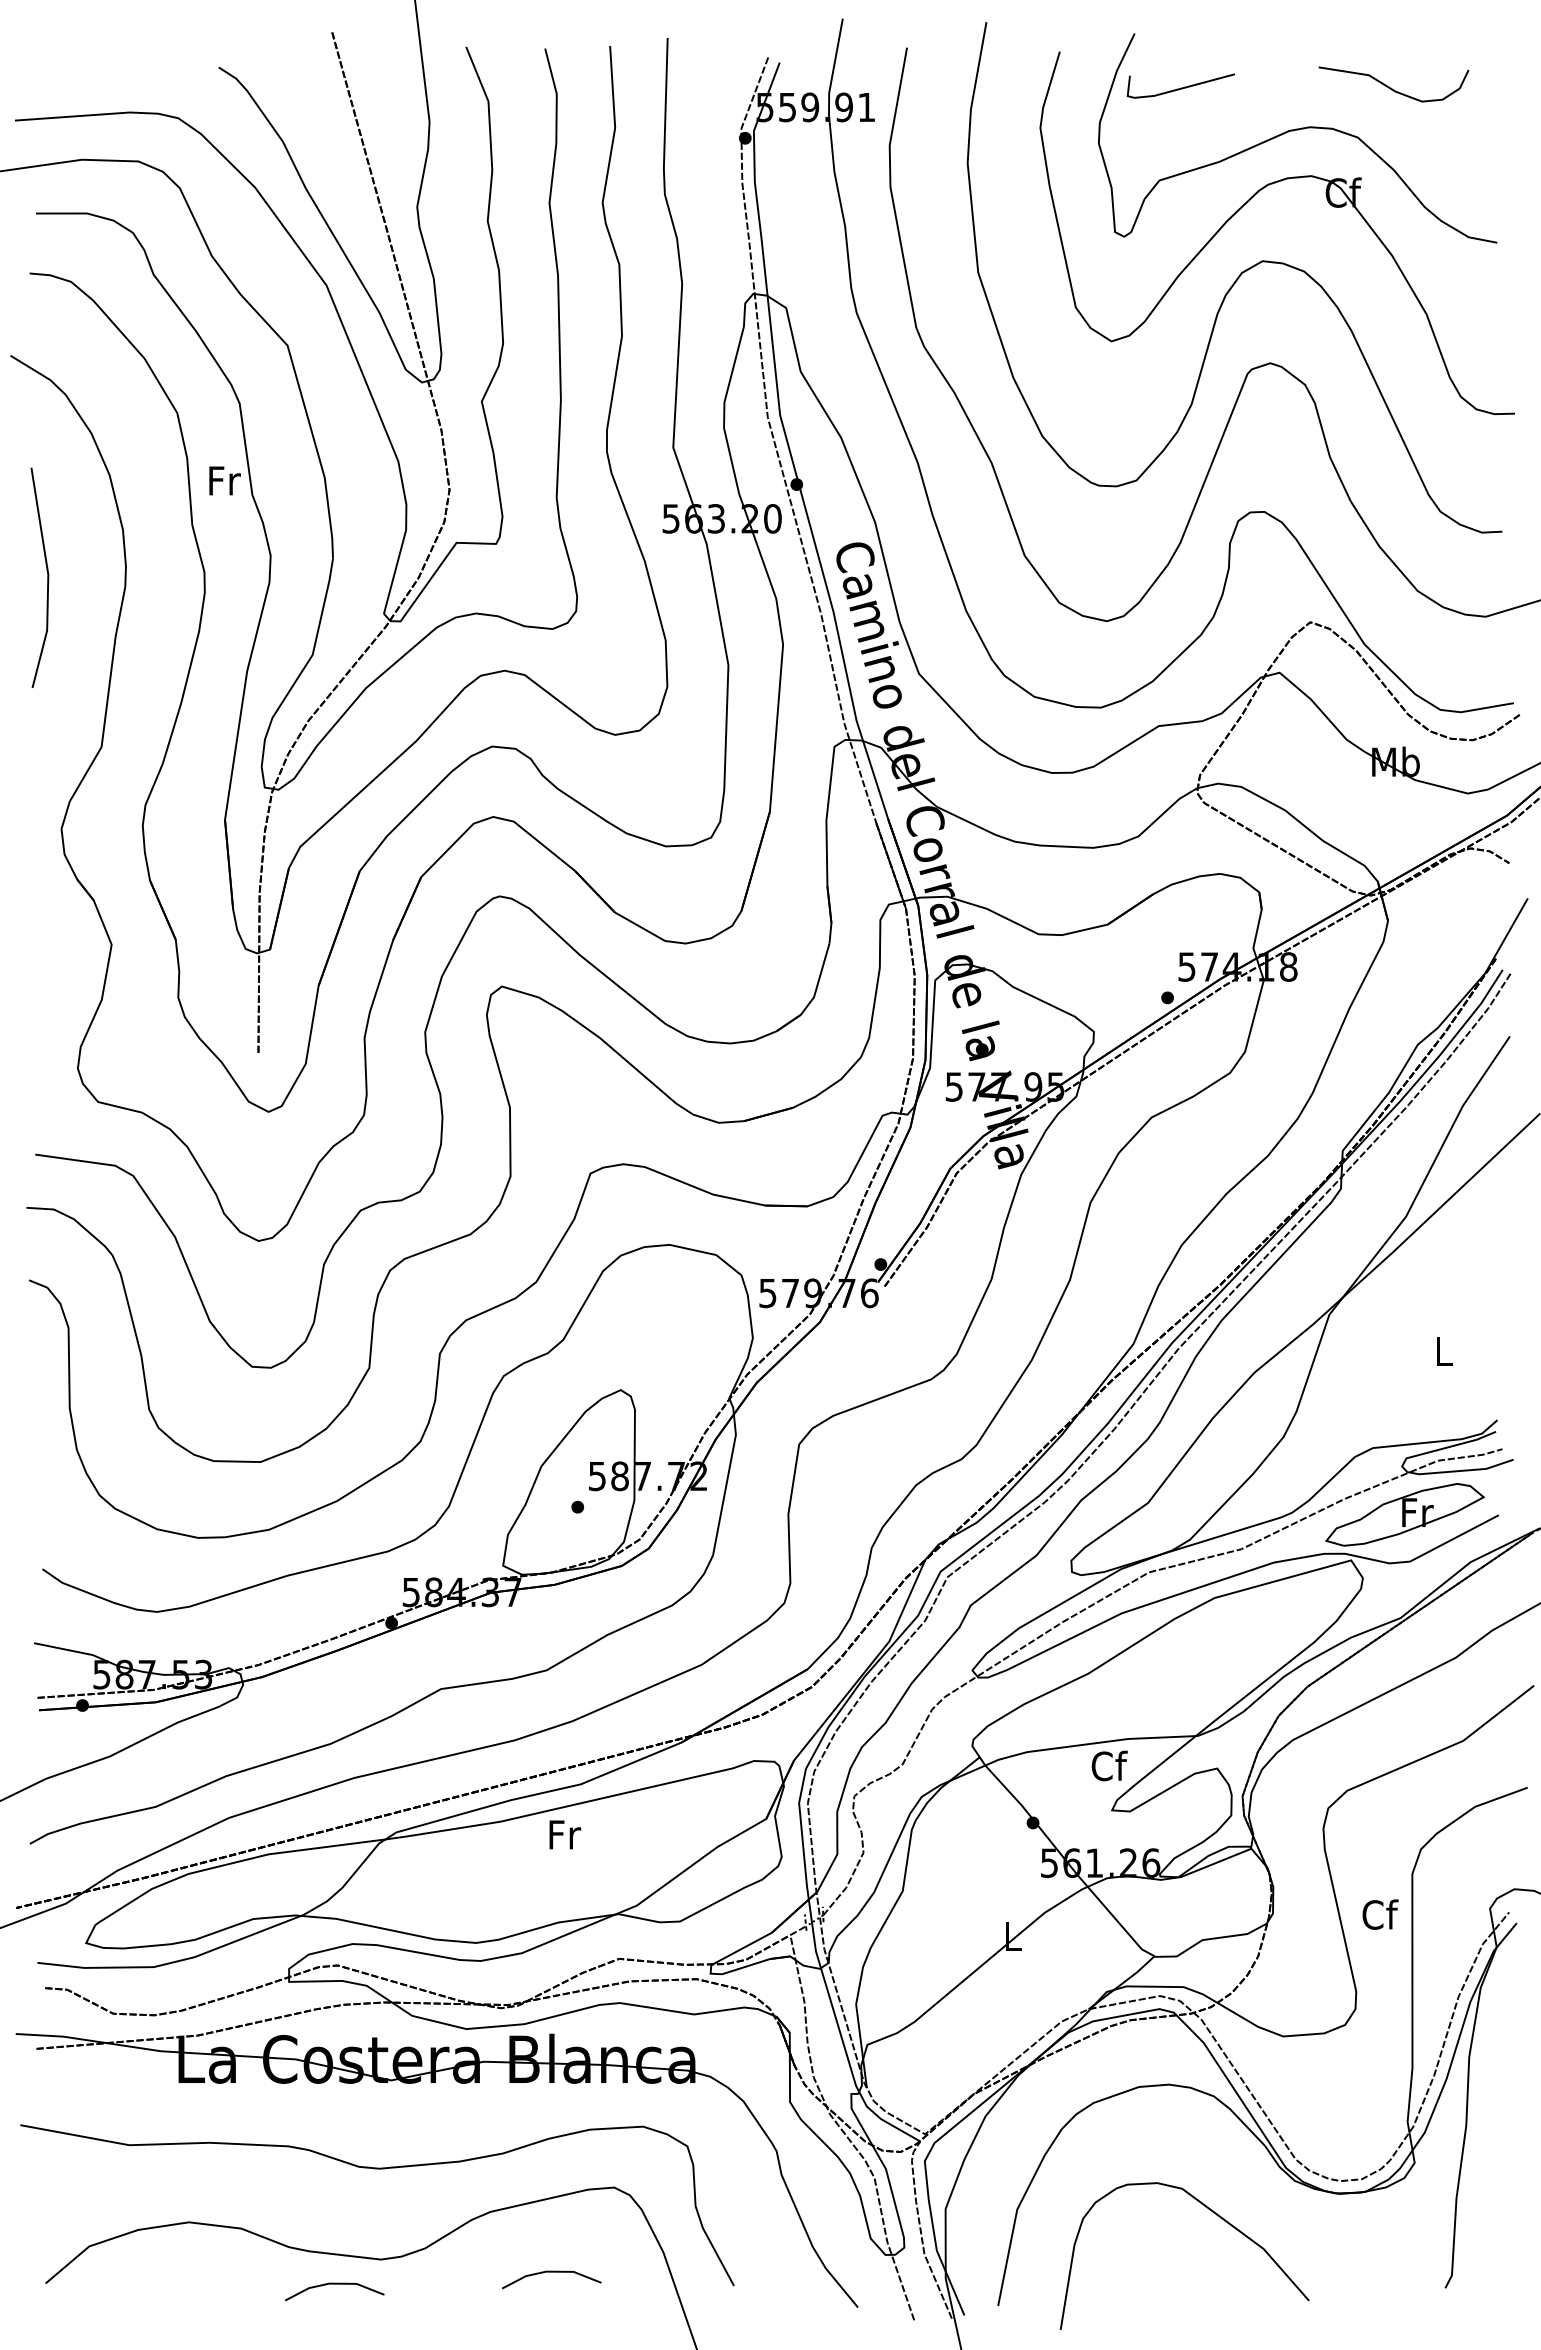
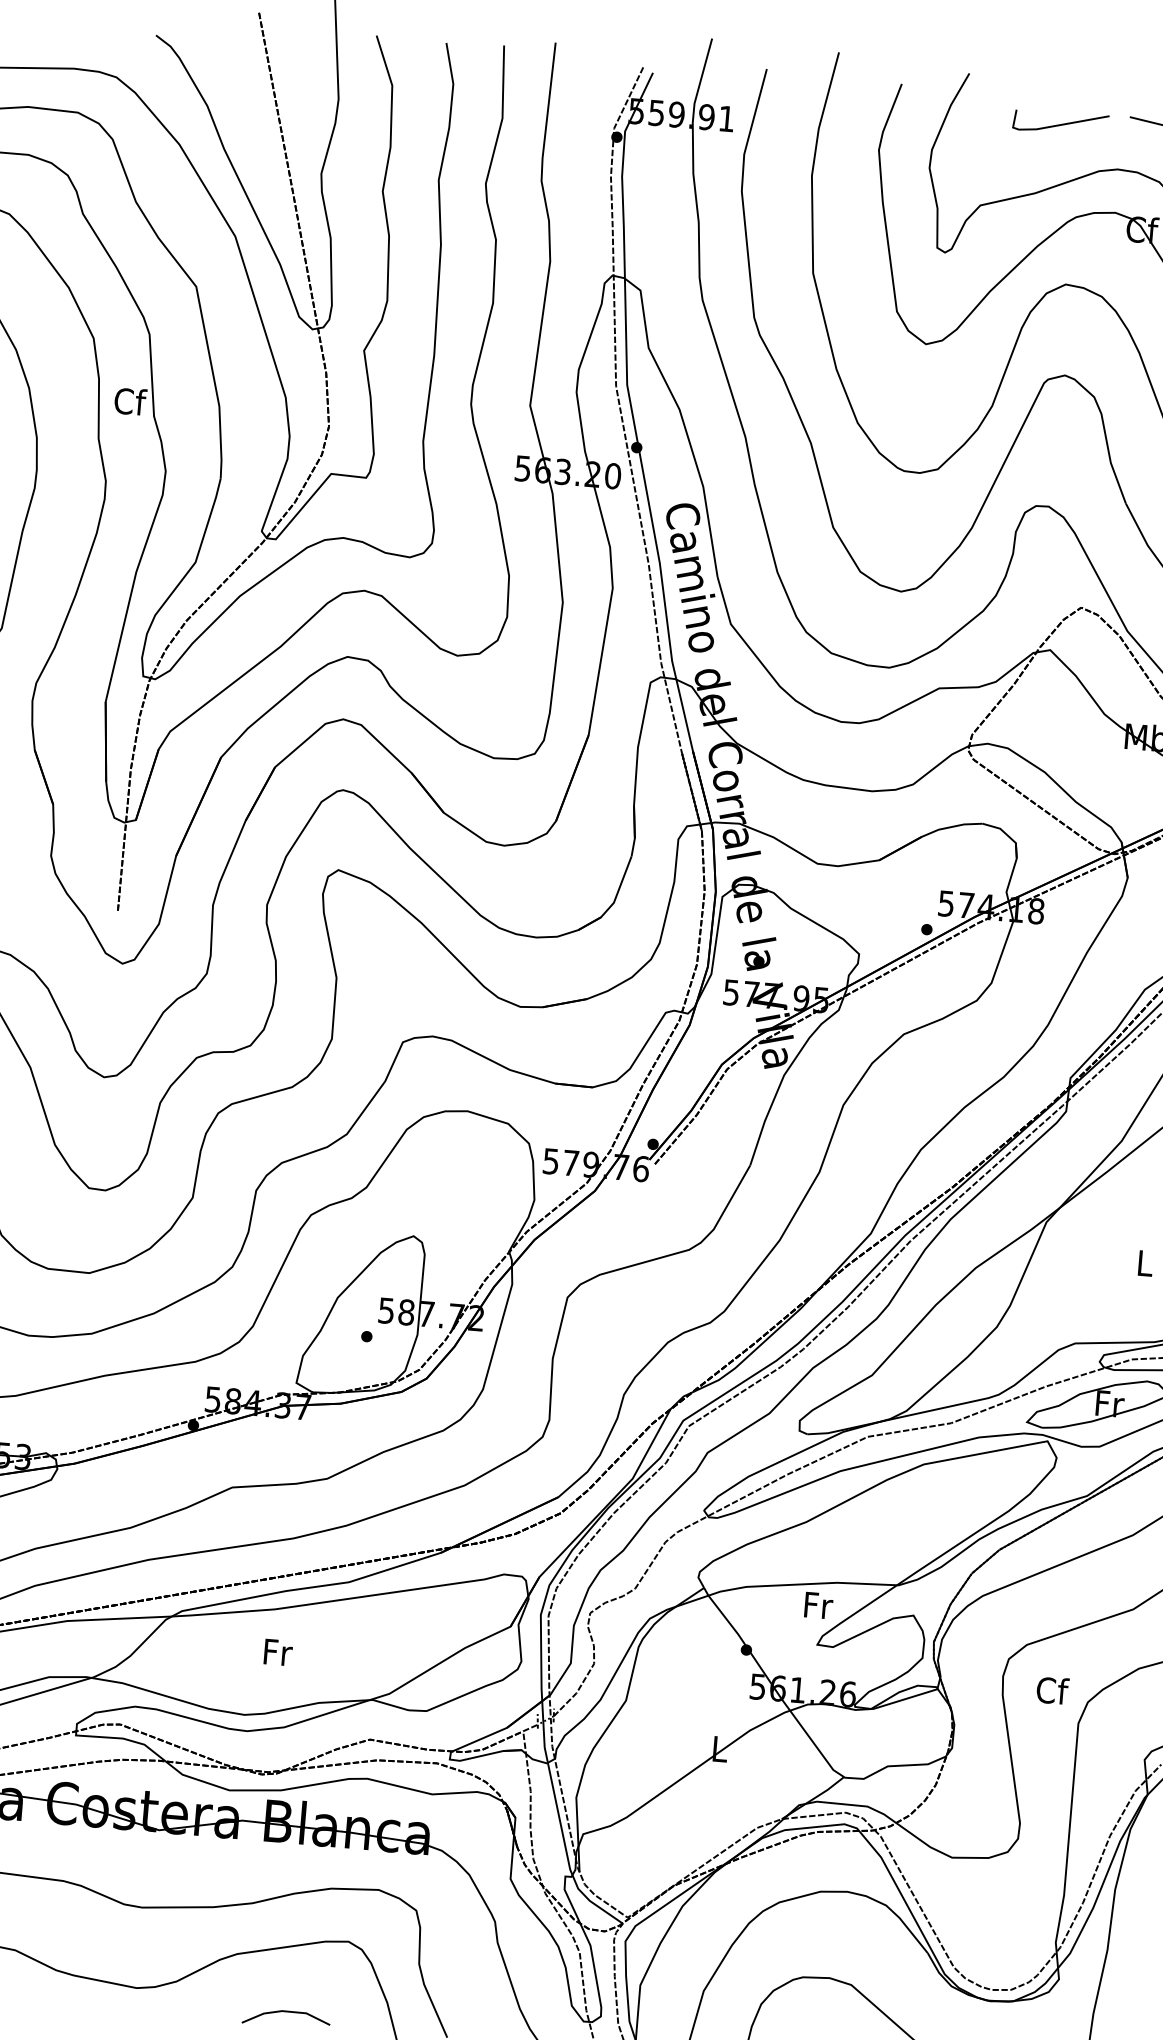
line: (1180, 87) -> (1060, 123), moved
text: (224, 480) -> (130, 401), Fr -> Cf
text: (1109, 1765) -> (818, 1604), Cf -> Fr
text: (565, 1834) -> (278, 1652), moved
text: (1380, 1914) -> (1052, 1690), moved
line: (334, 2284) -> (93, 2006), removed

